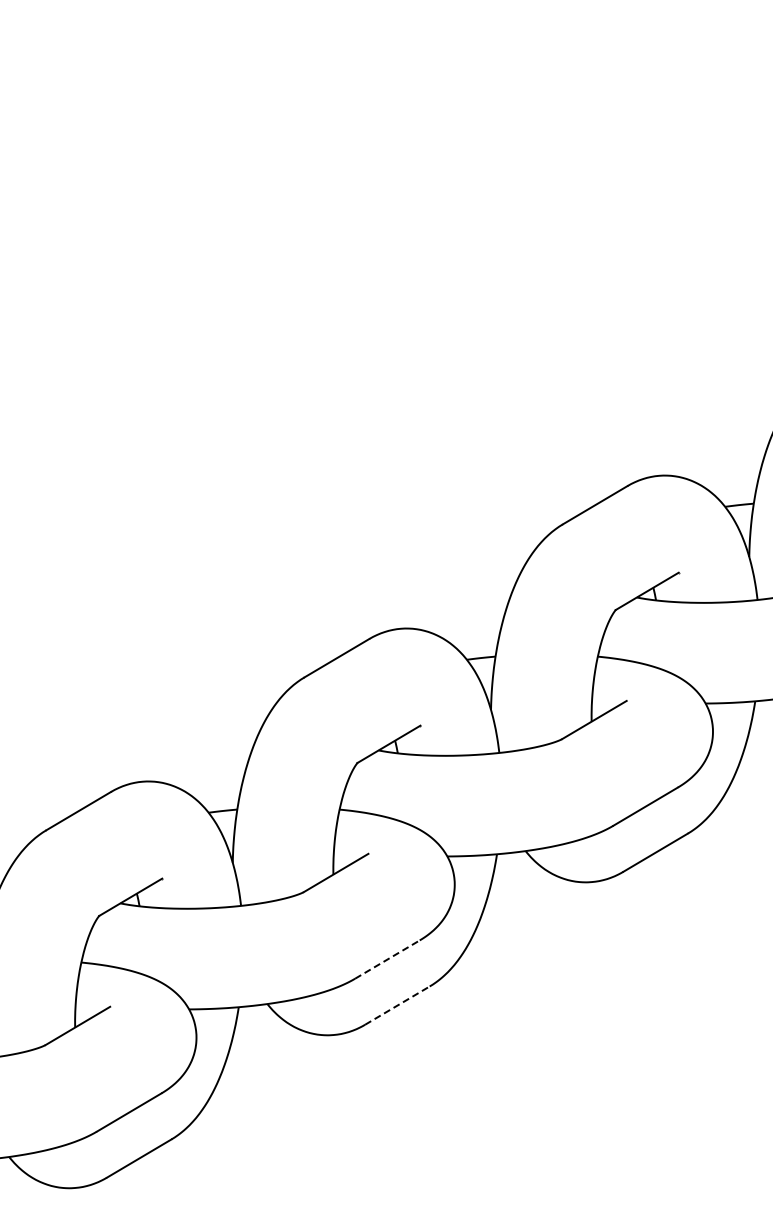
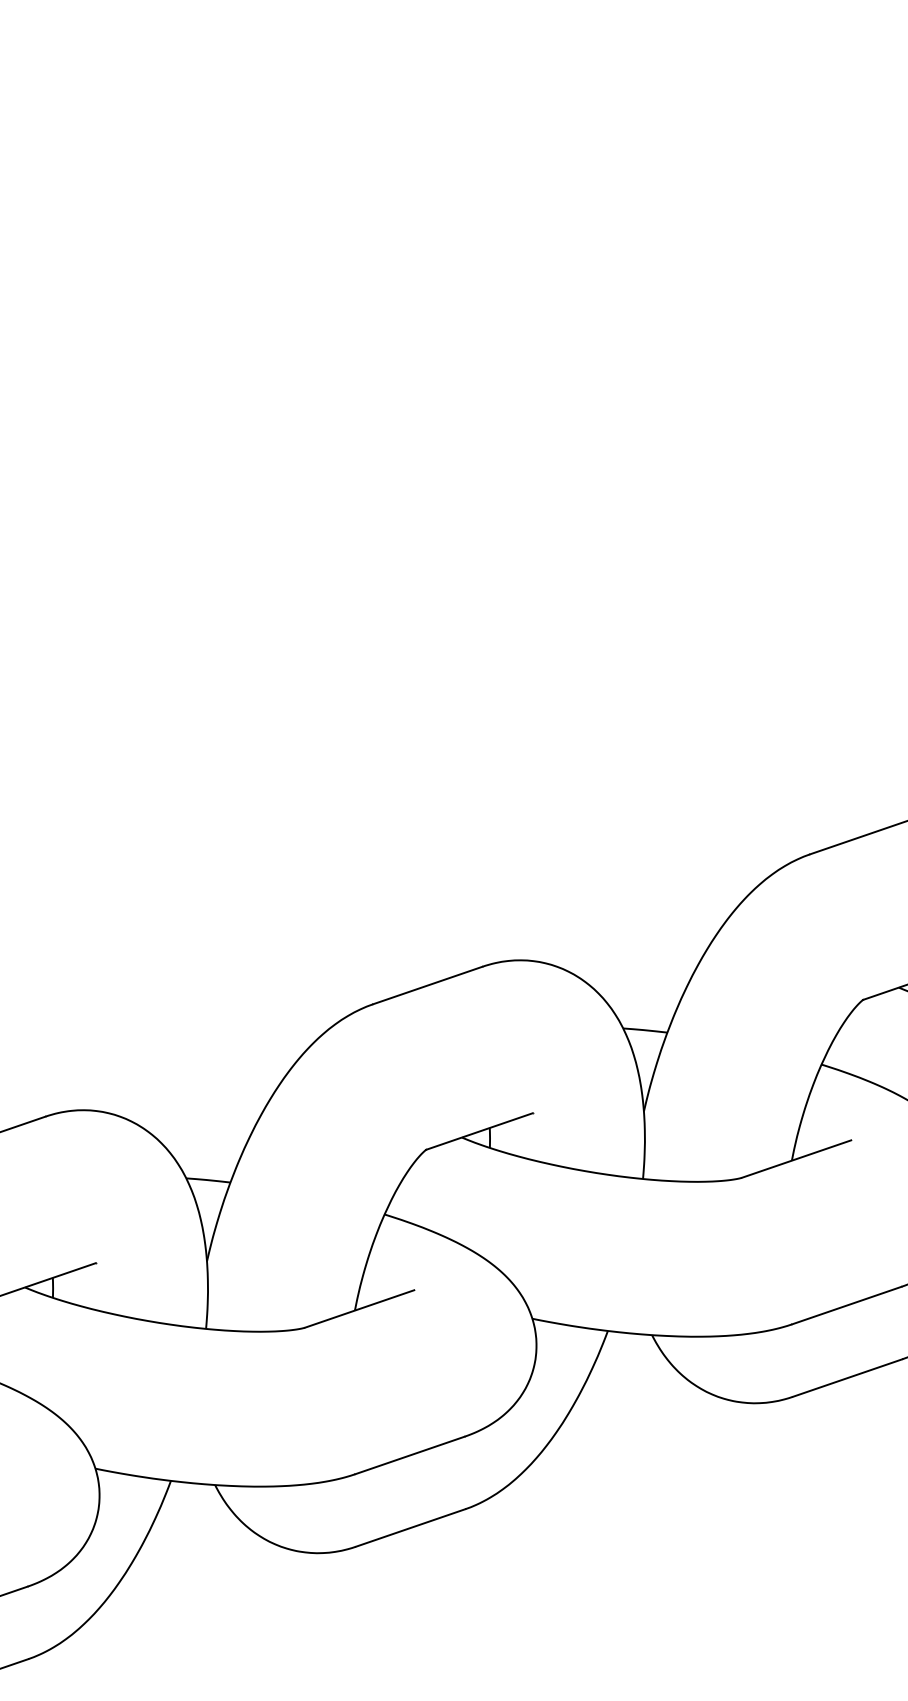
line: (387, 959) -> (410, 1455), dashed -> solid
line: (397, 1005) -> (410, 1527), dashed -> solid

